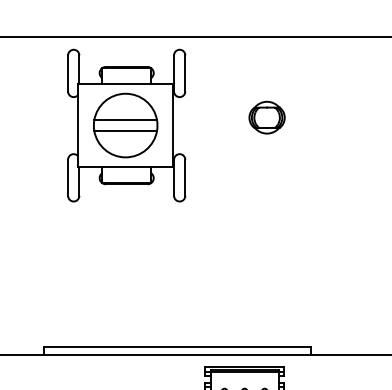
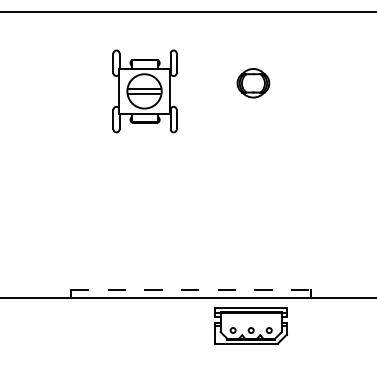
part: (267, 117) -> (253, 83), moved
part: (125, 125) -> (144, 91), size x0.6
line: (178, 346) -> (191, 290), solid -> dashed

